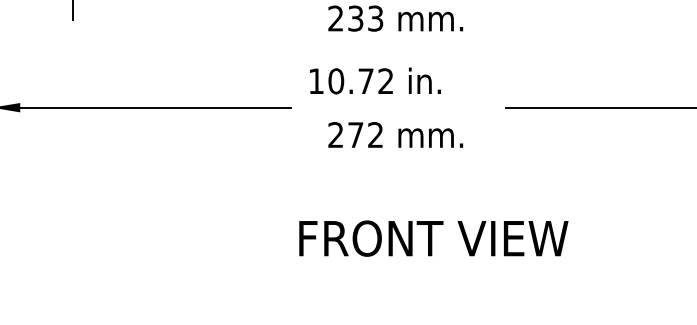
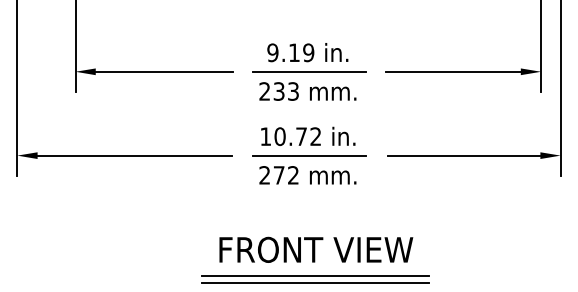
text: (375, 79) -> (308, 135), moved
line: (397, 107) -> (309, 155), added
text: (434, 238) -> (316, 249), moved
line: (406, 274) -> (315, 275), added
line: (406, 285) -> (315, 283), added

